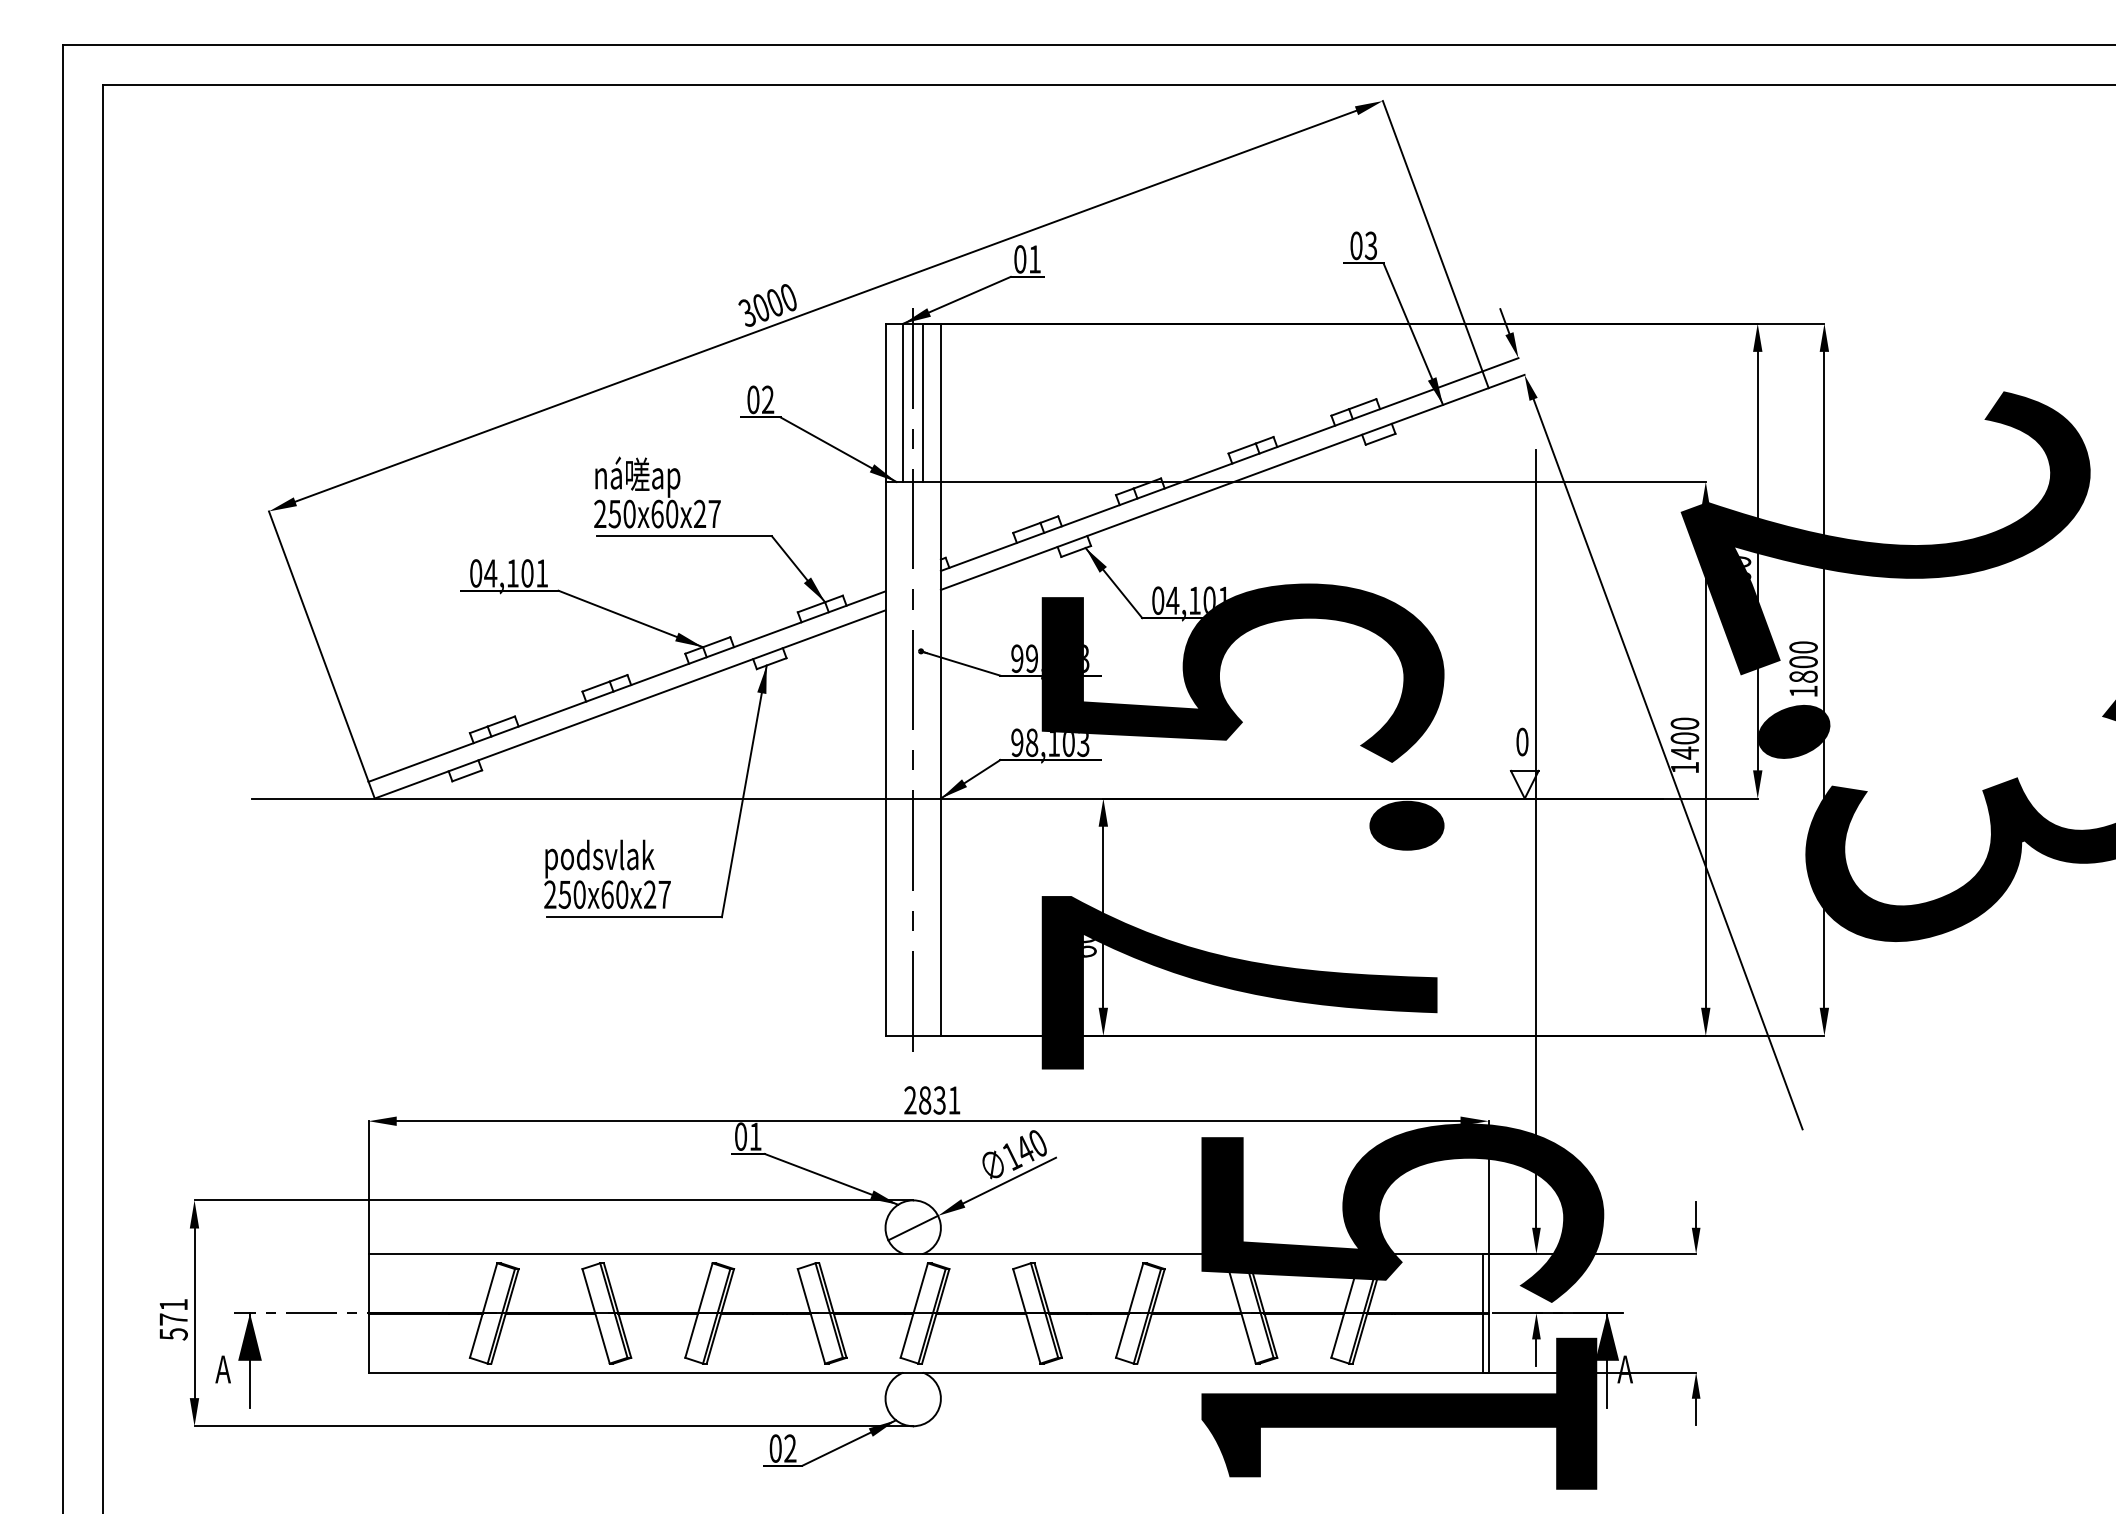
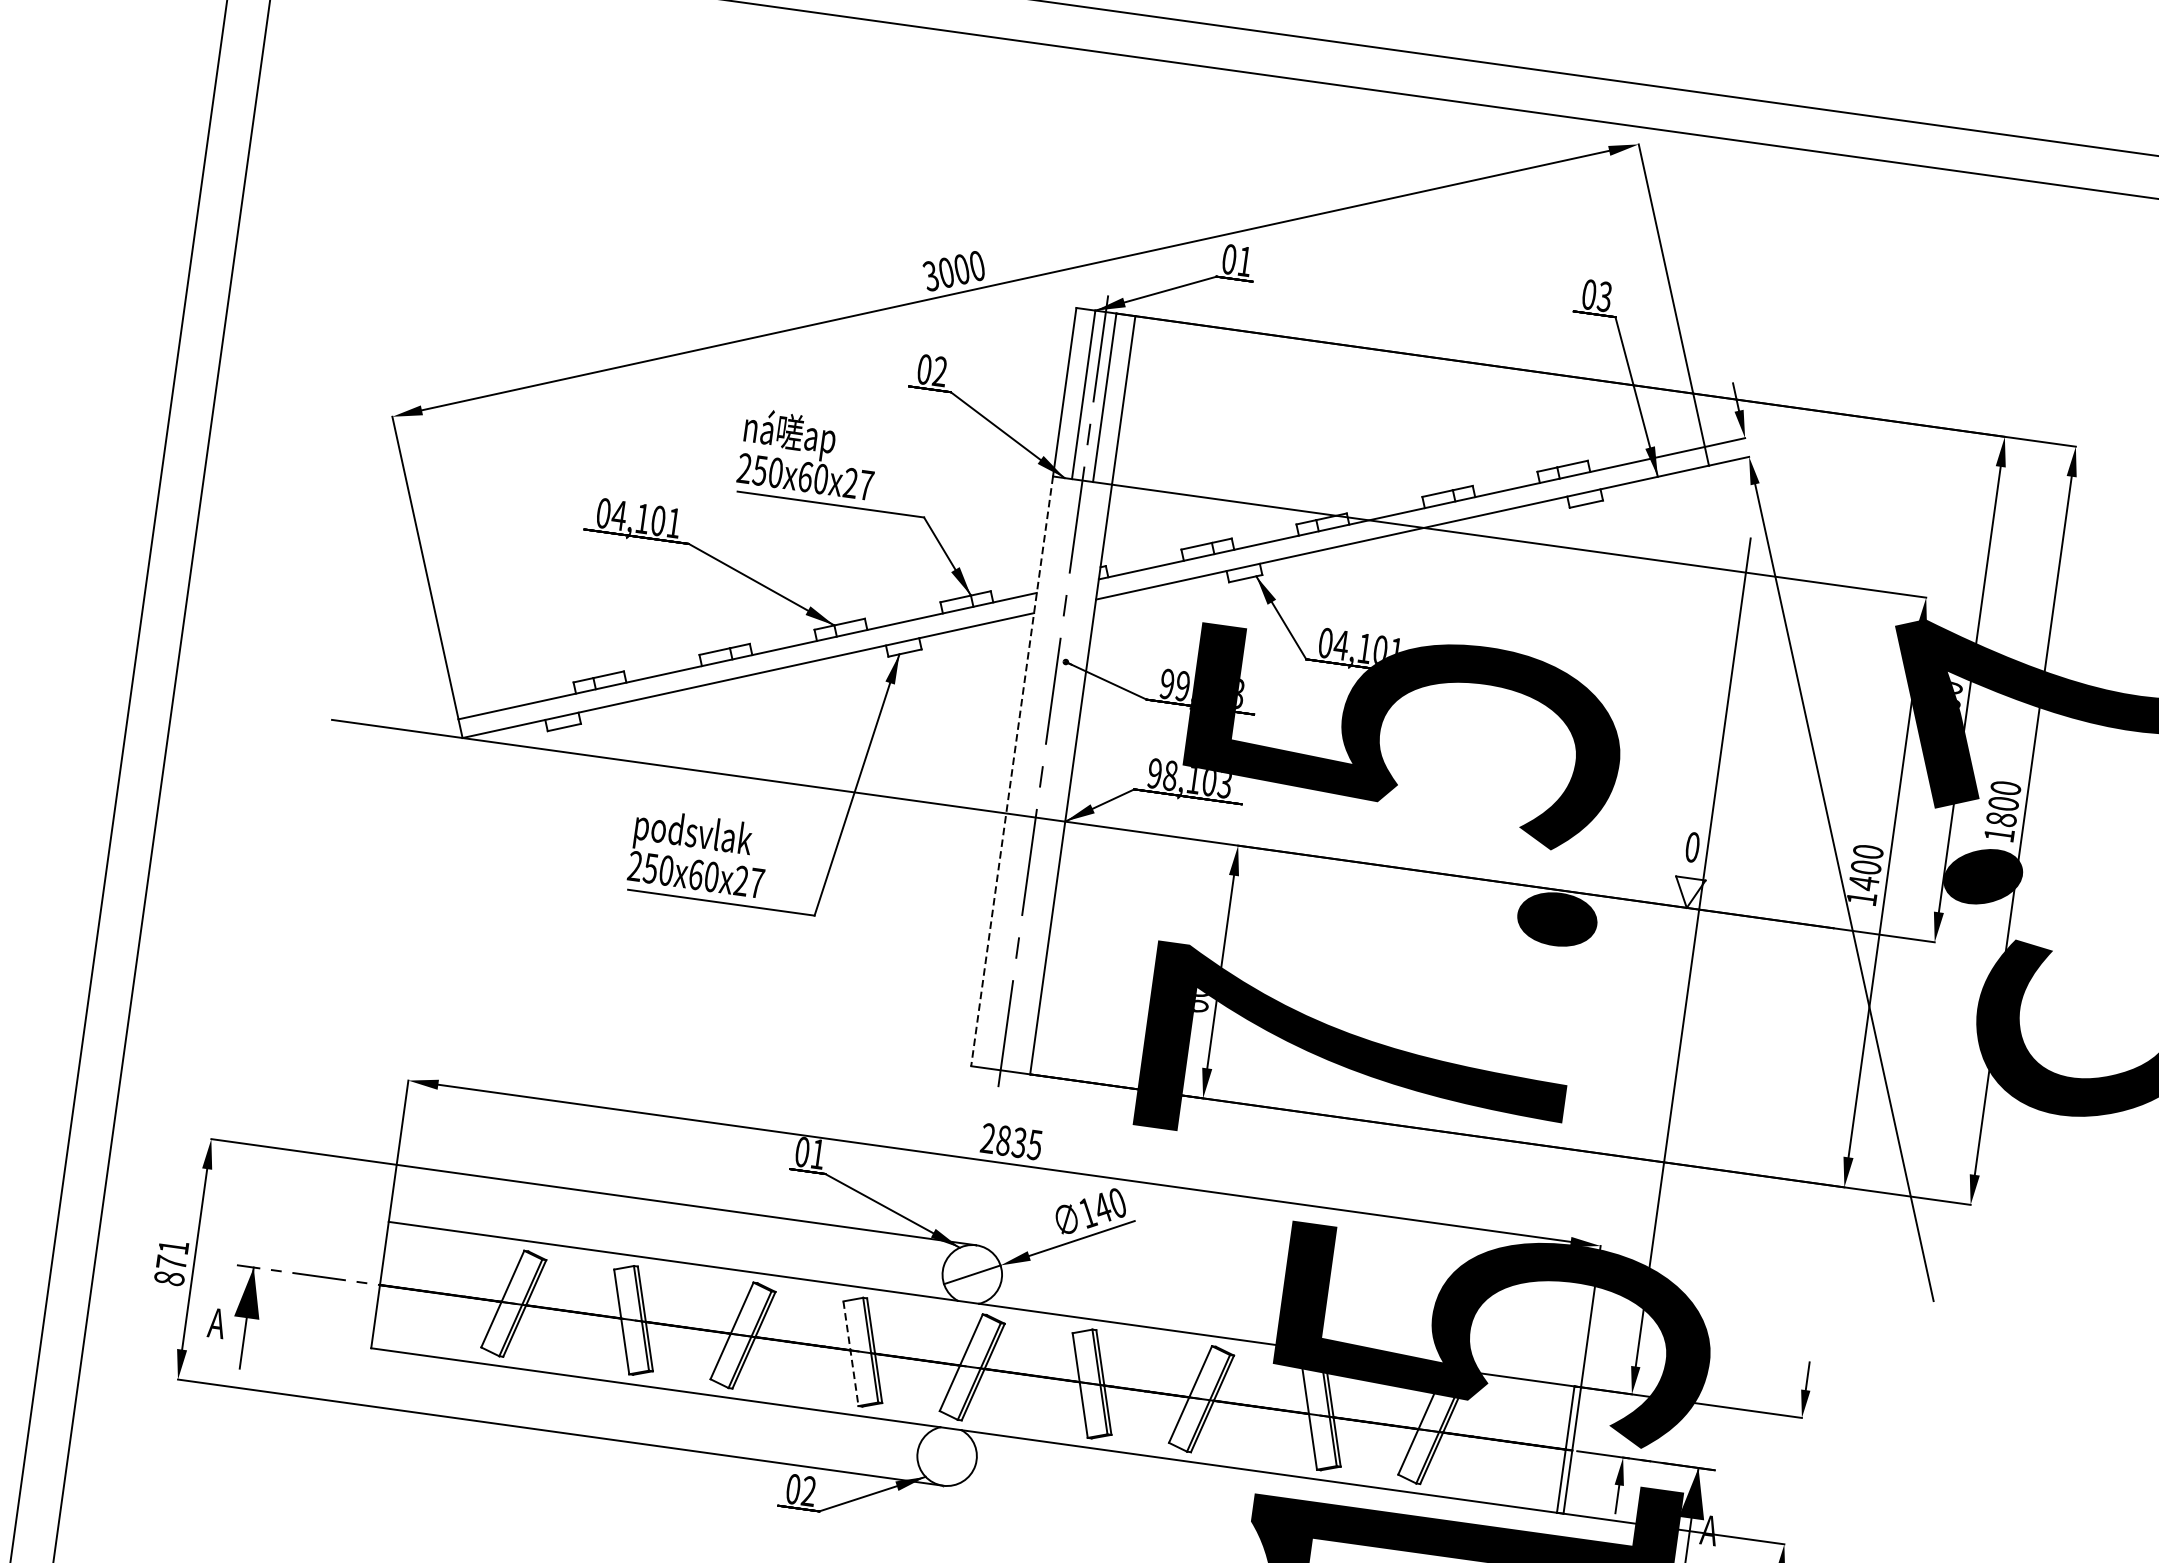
line: (885, 758) -> (1012, 770), solid -> dashed
text: (954, 1100) -> (1035, 1145), 2831 -> 2835
line: (811, 1316) -> (850, 1353), solid -> dashed
text: (173, 1334) -> (169, 1278), 571 -> 871

